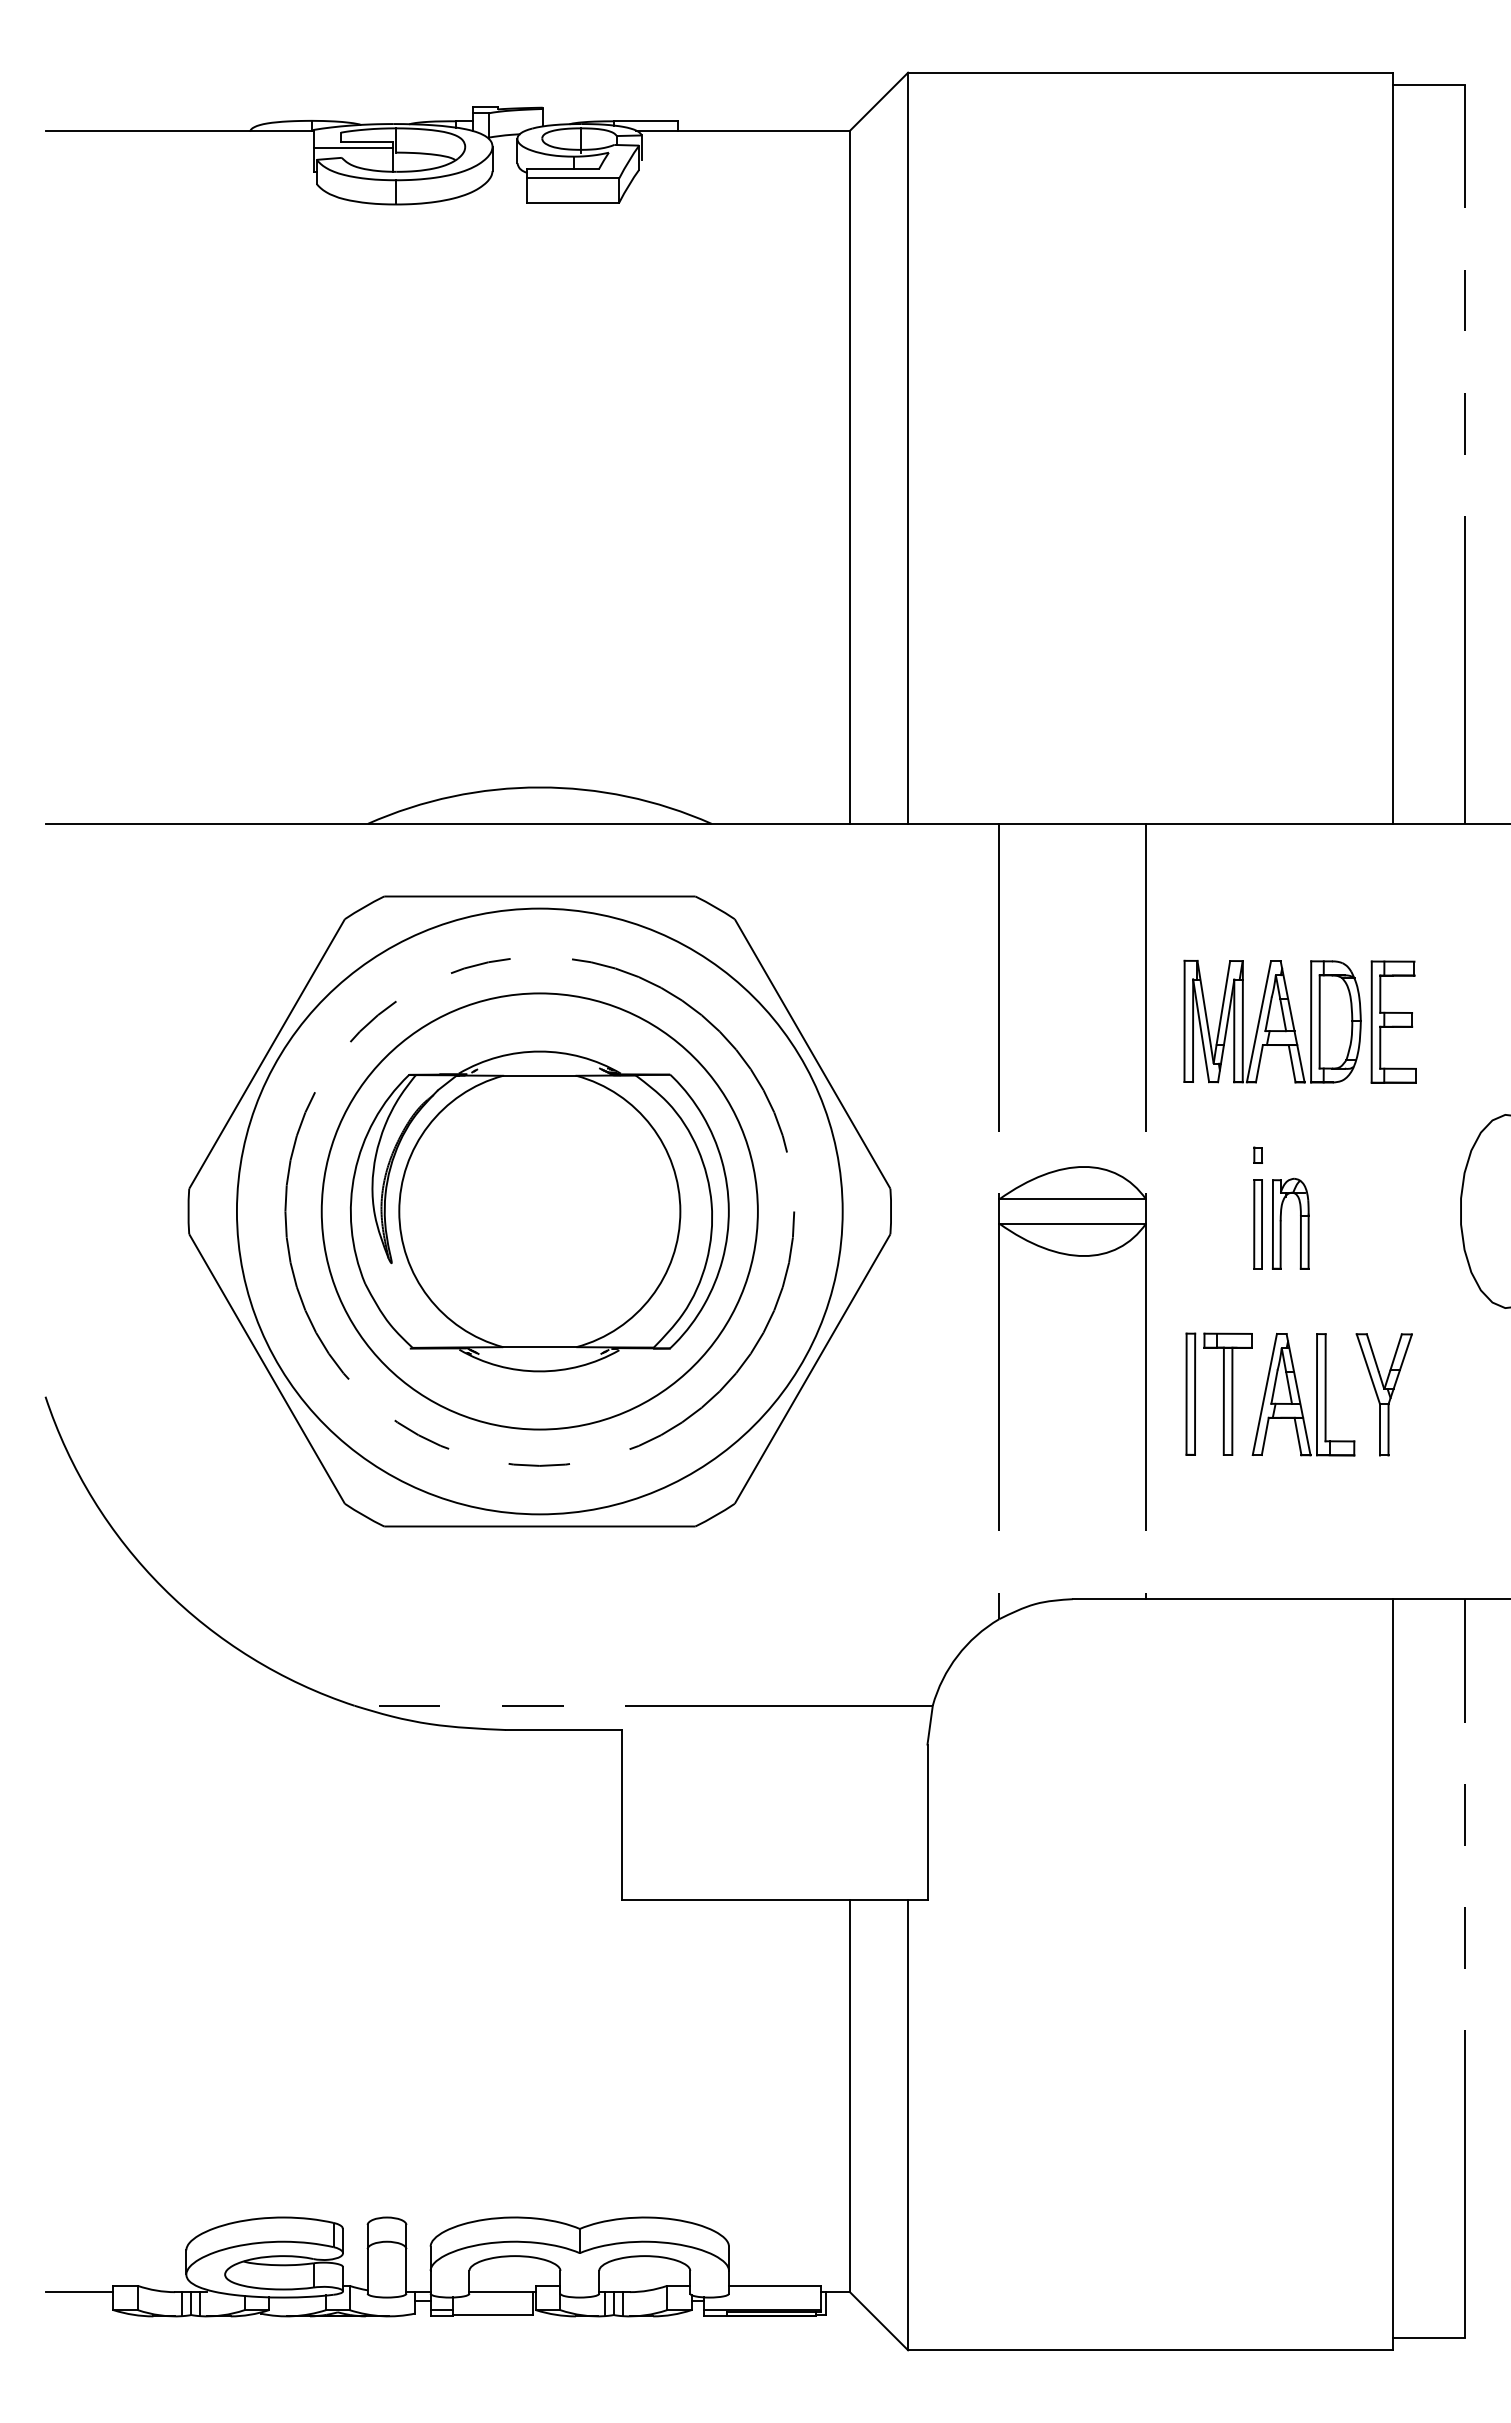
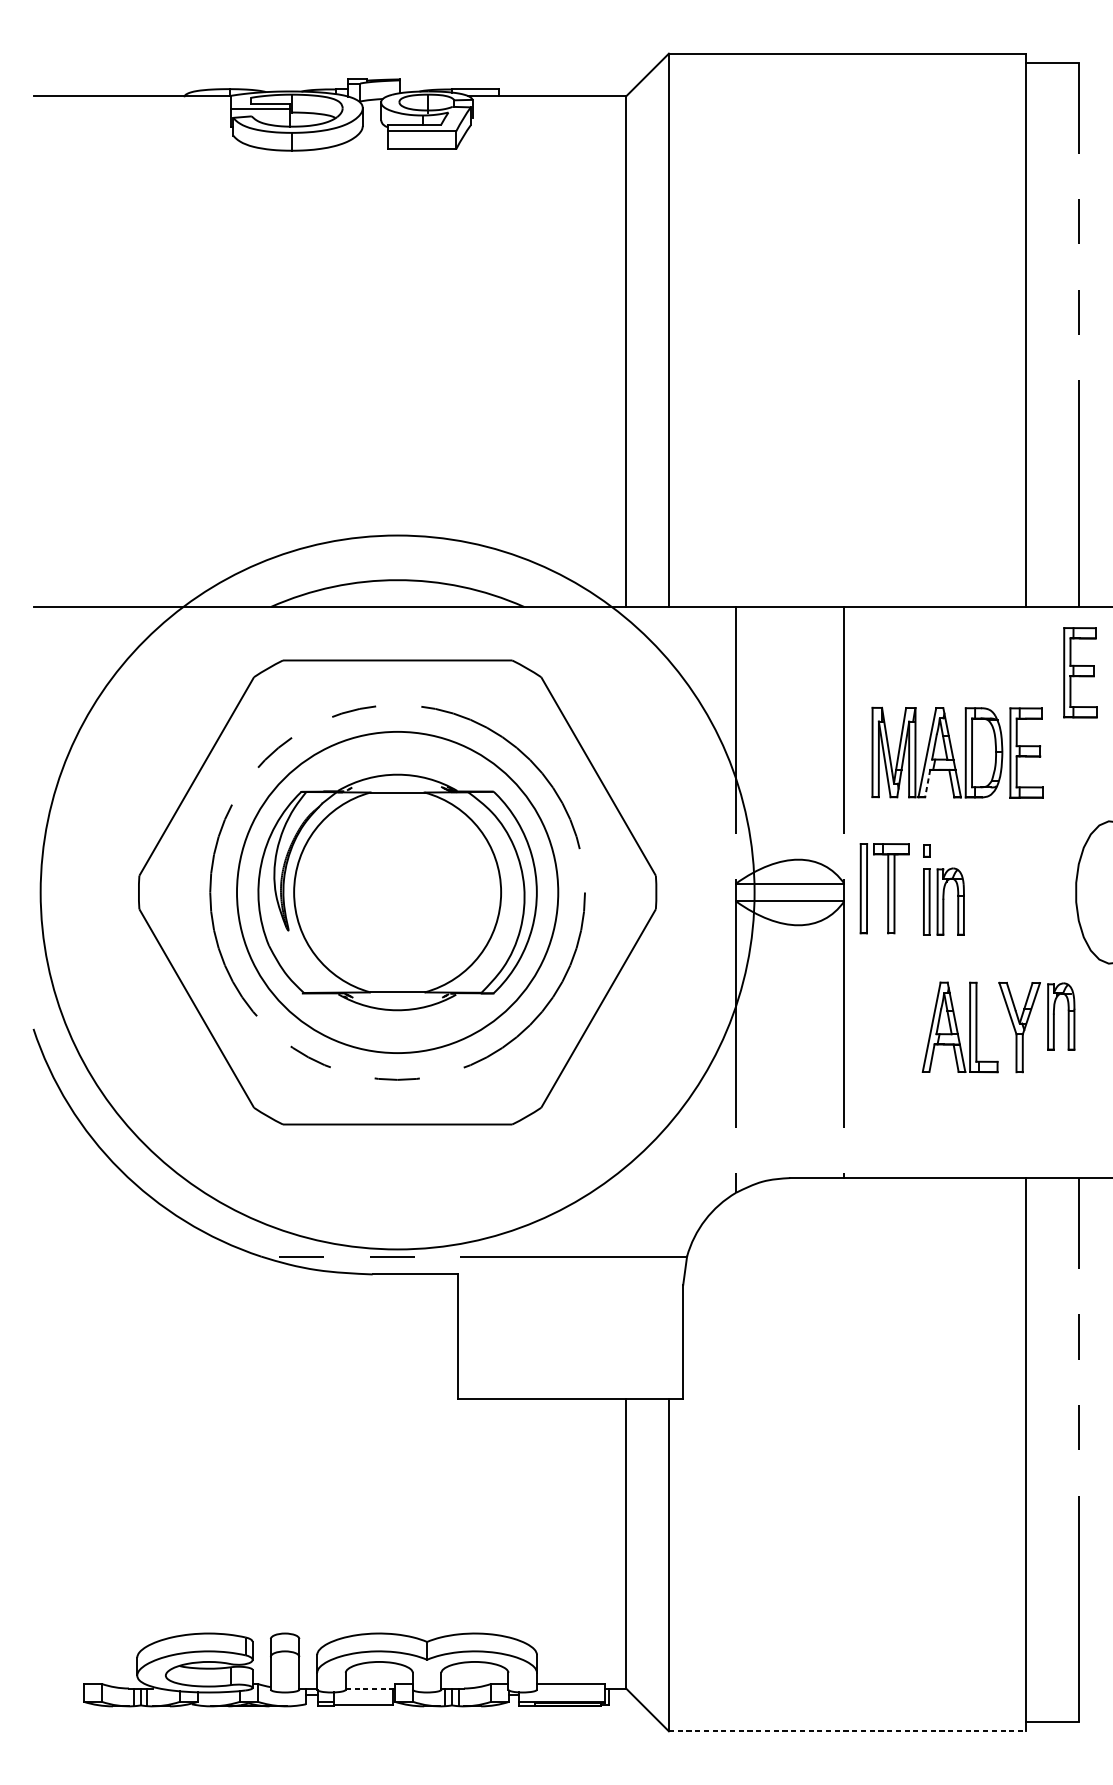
part: (1466, 912) -> (1080, 672), added
line: (1259, 1063) -> (927, 783), solid -> dashed
circle: (539, 1211) -> (397, 892), size x1.6
part: (1431, 1379) -> (1054, 1016), added
part: (1218, 1393) -> (884, 888), moved
line: (79, 2292) -> (58, 1688), removed
line: (503, 2292) -> (370, 1688), solid -> dashed
line: (1150, 2350) -> (847, 1731), solid -> dashed

